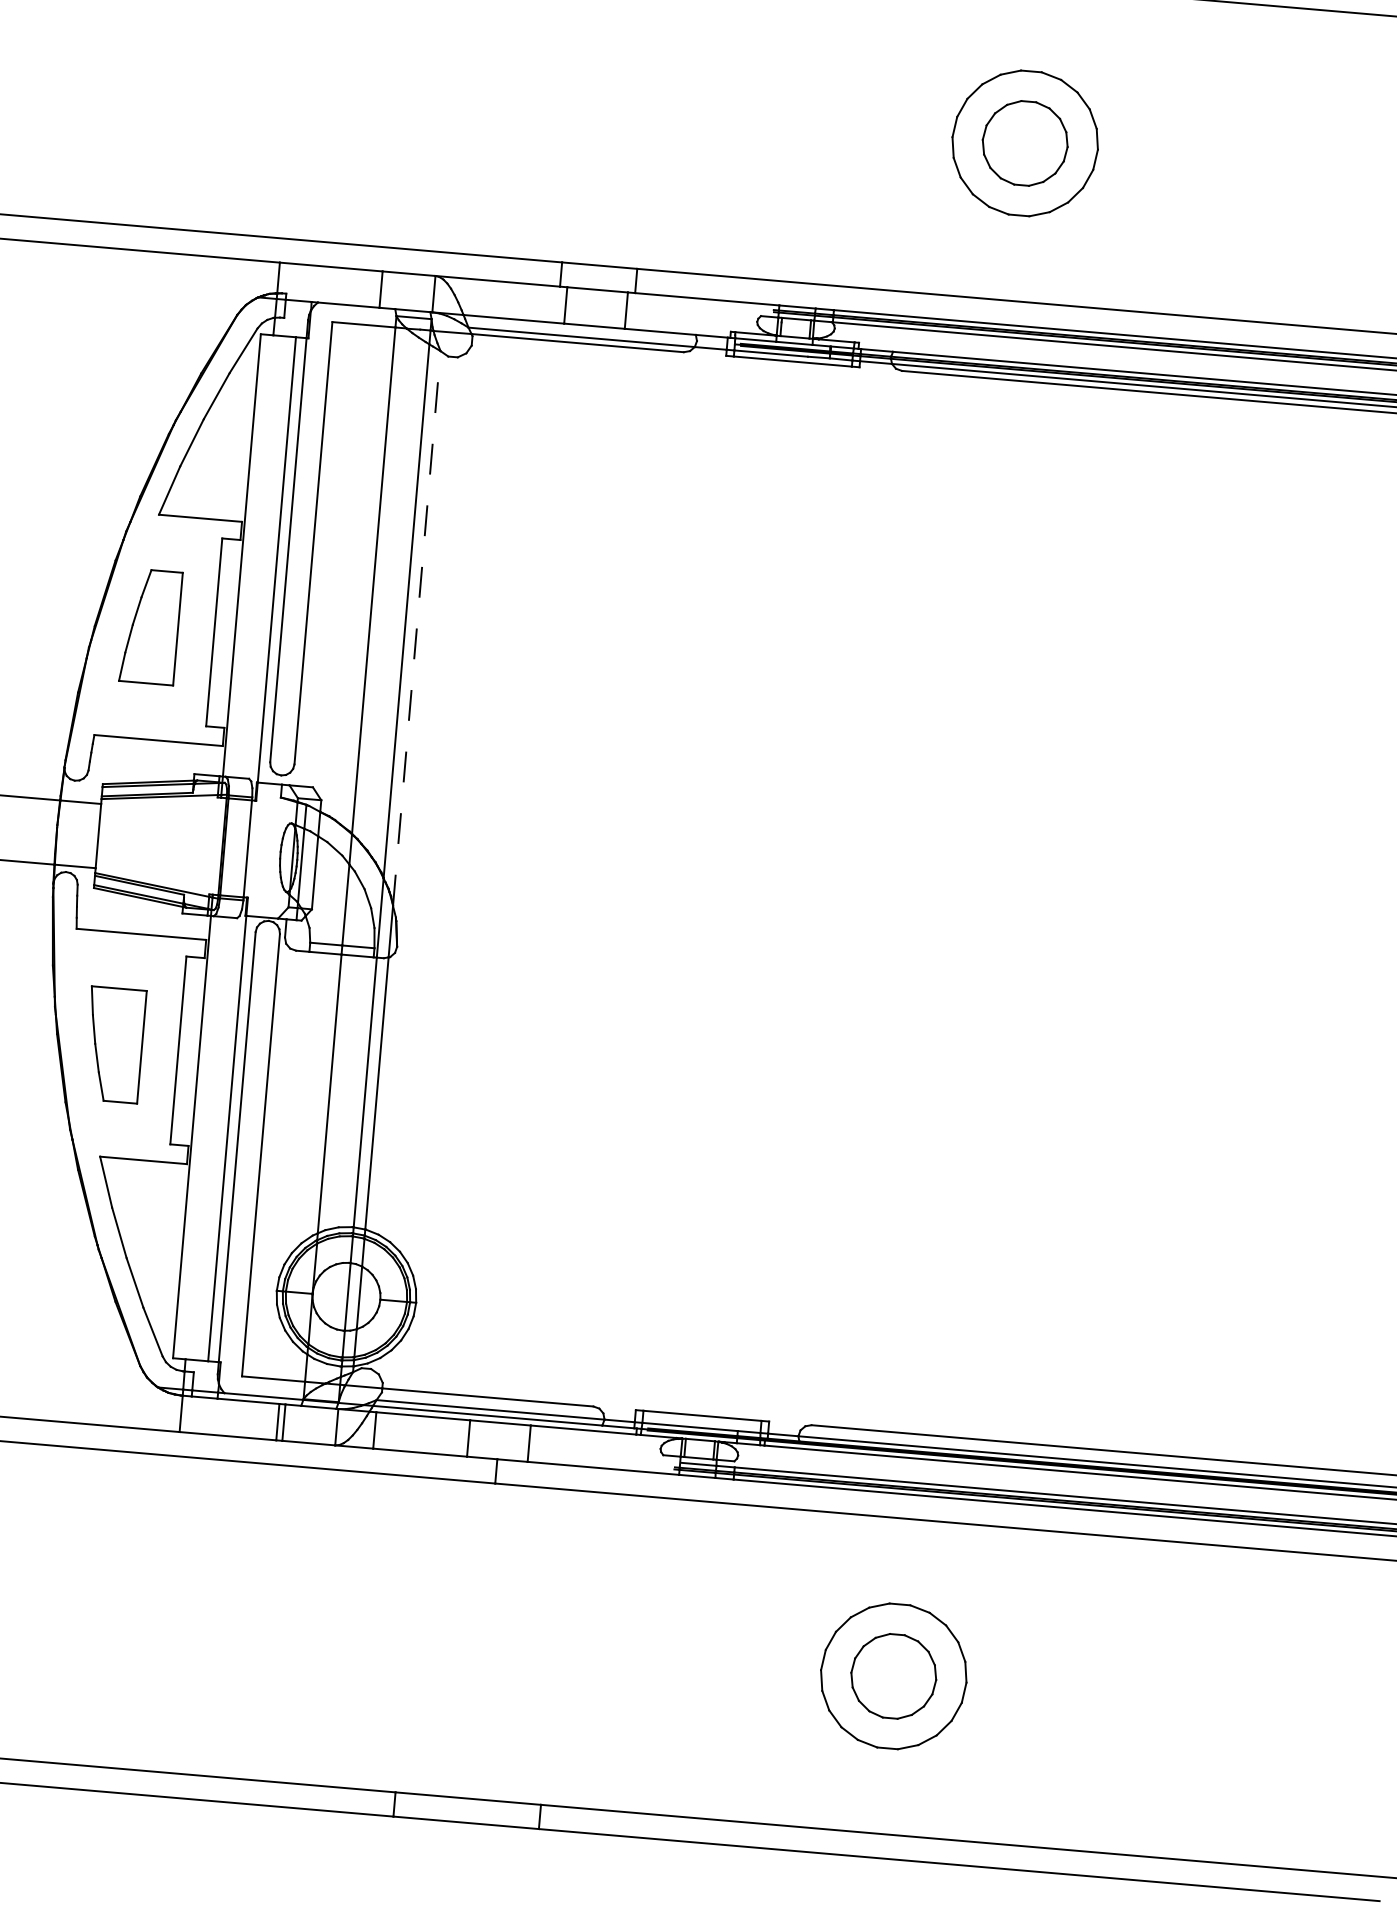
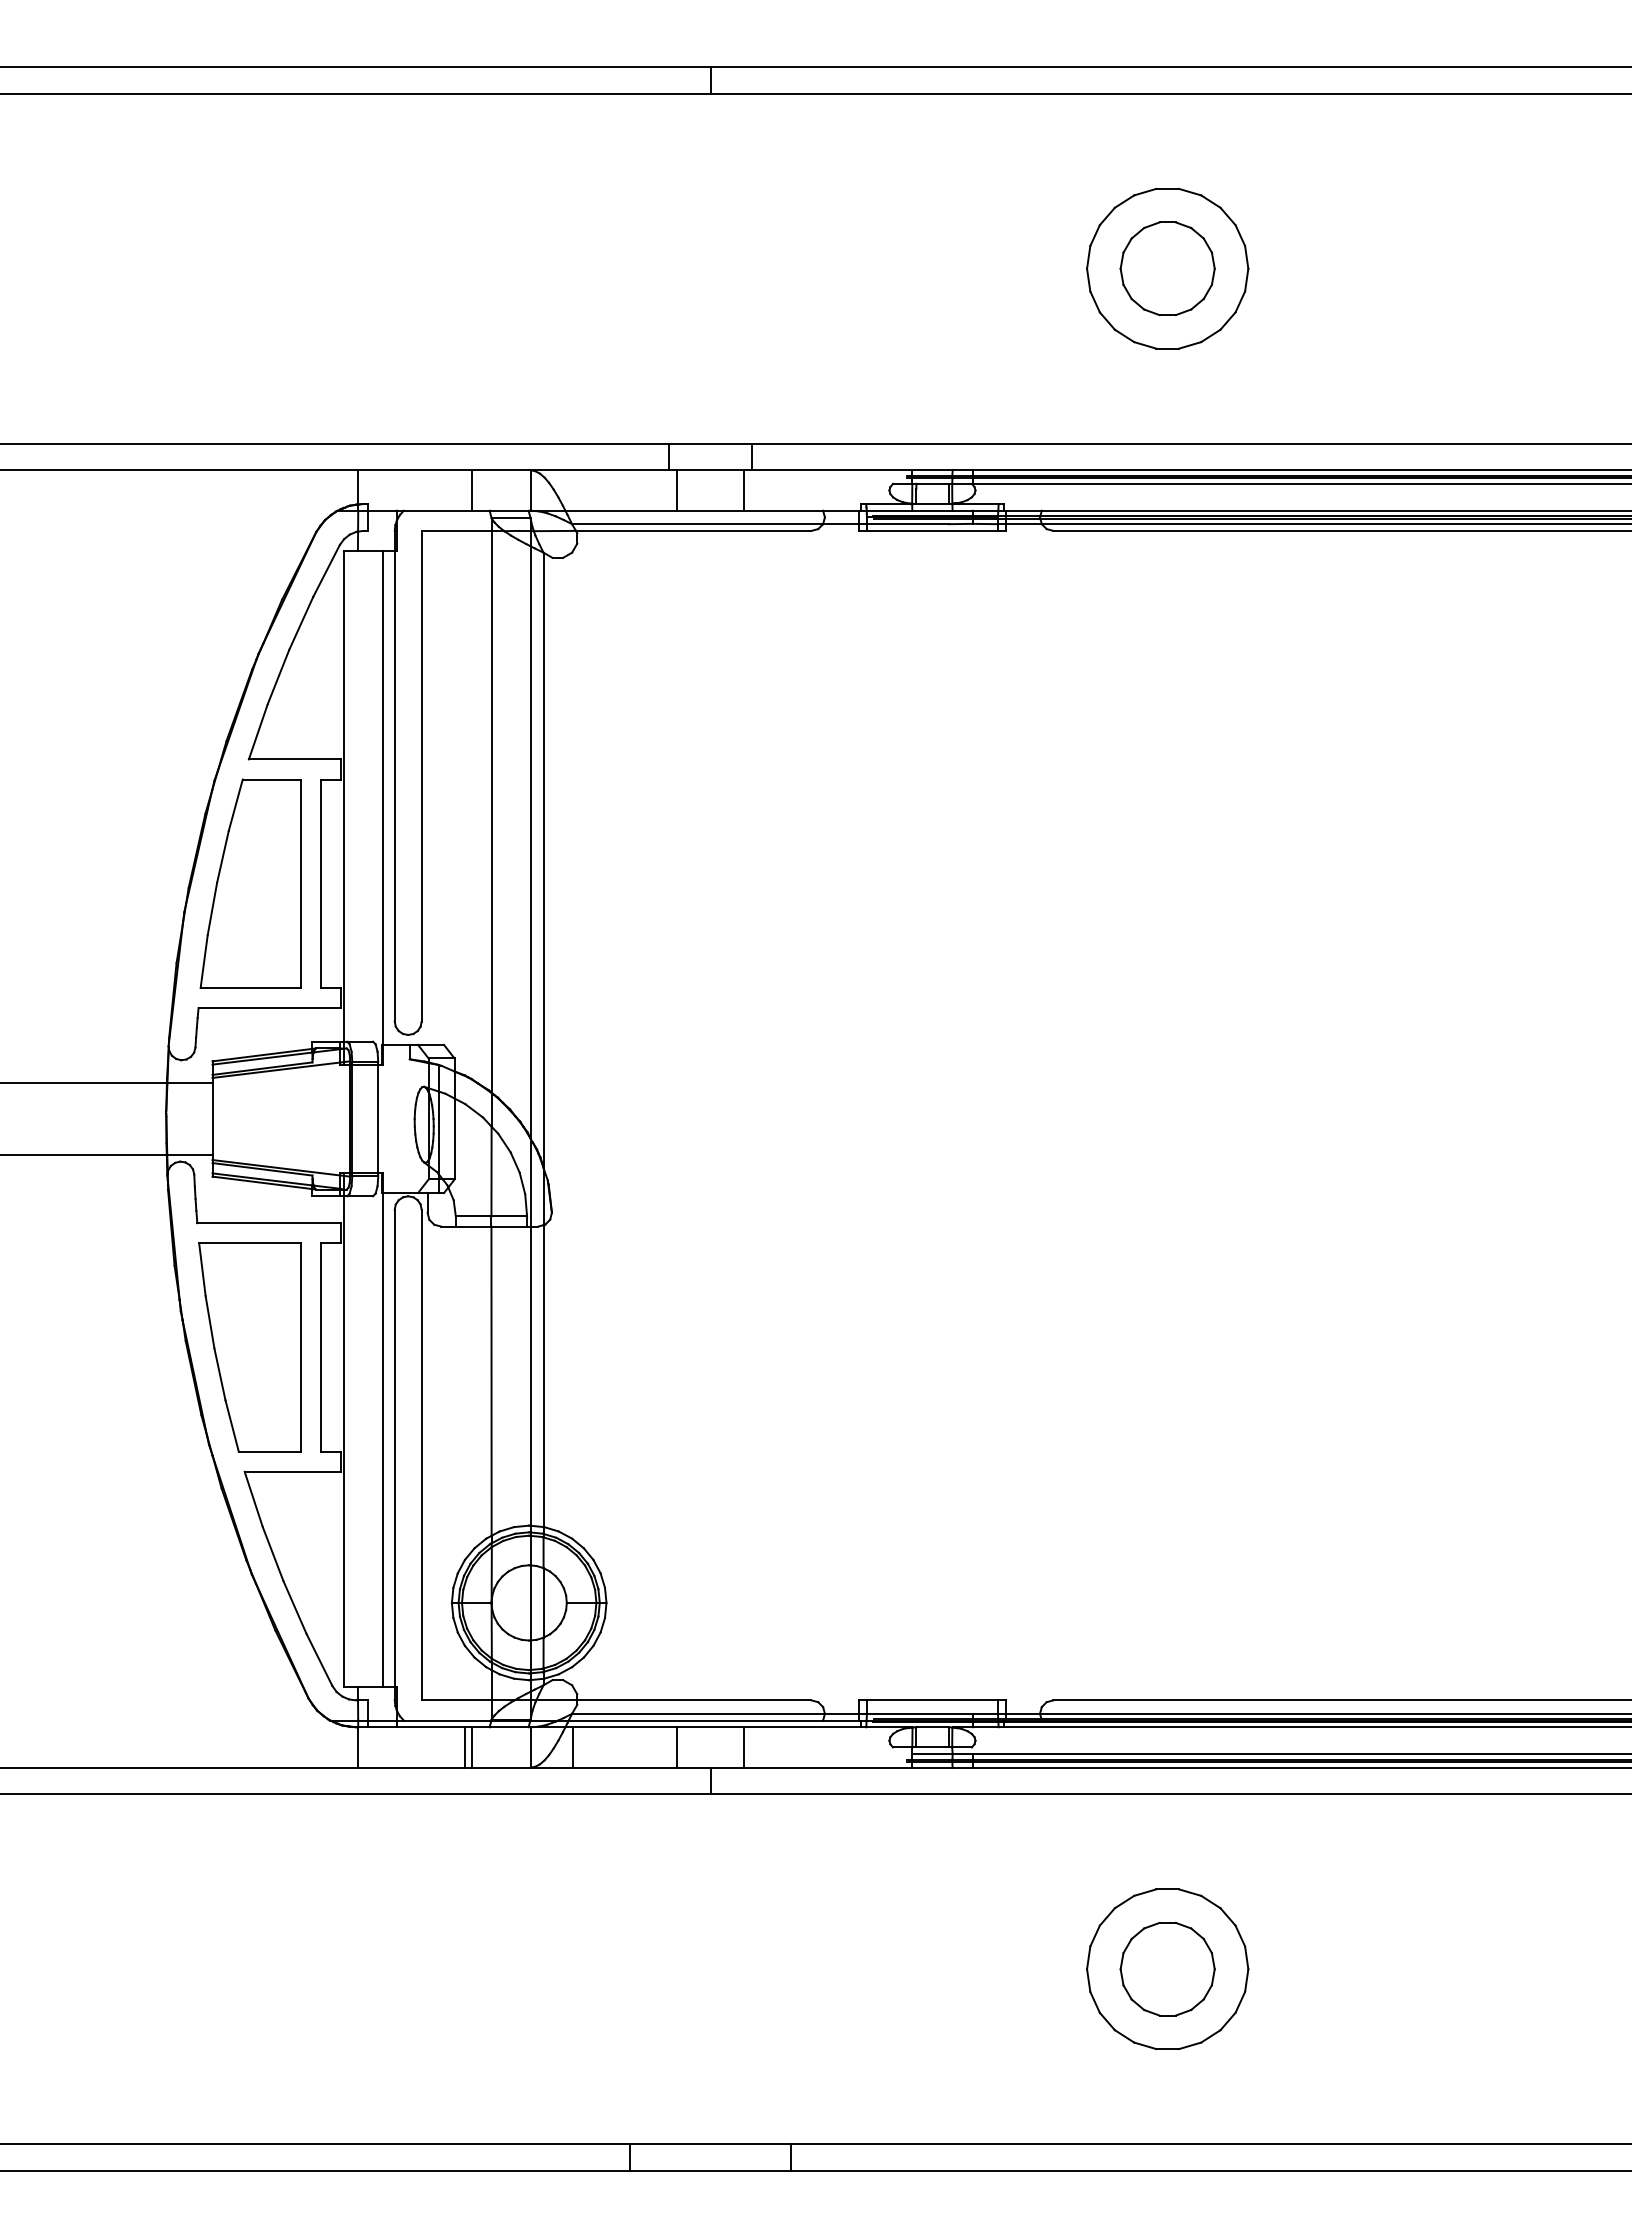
part: (150, 626) -> (250, 883), size x1.67
line: (416, 627) -> (543, 859), dashed -> solid
part: (114, 1044) -> (249, 1347), size x1.67

